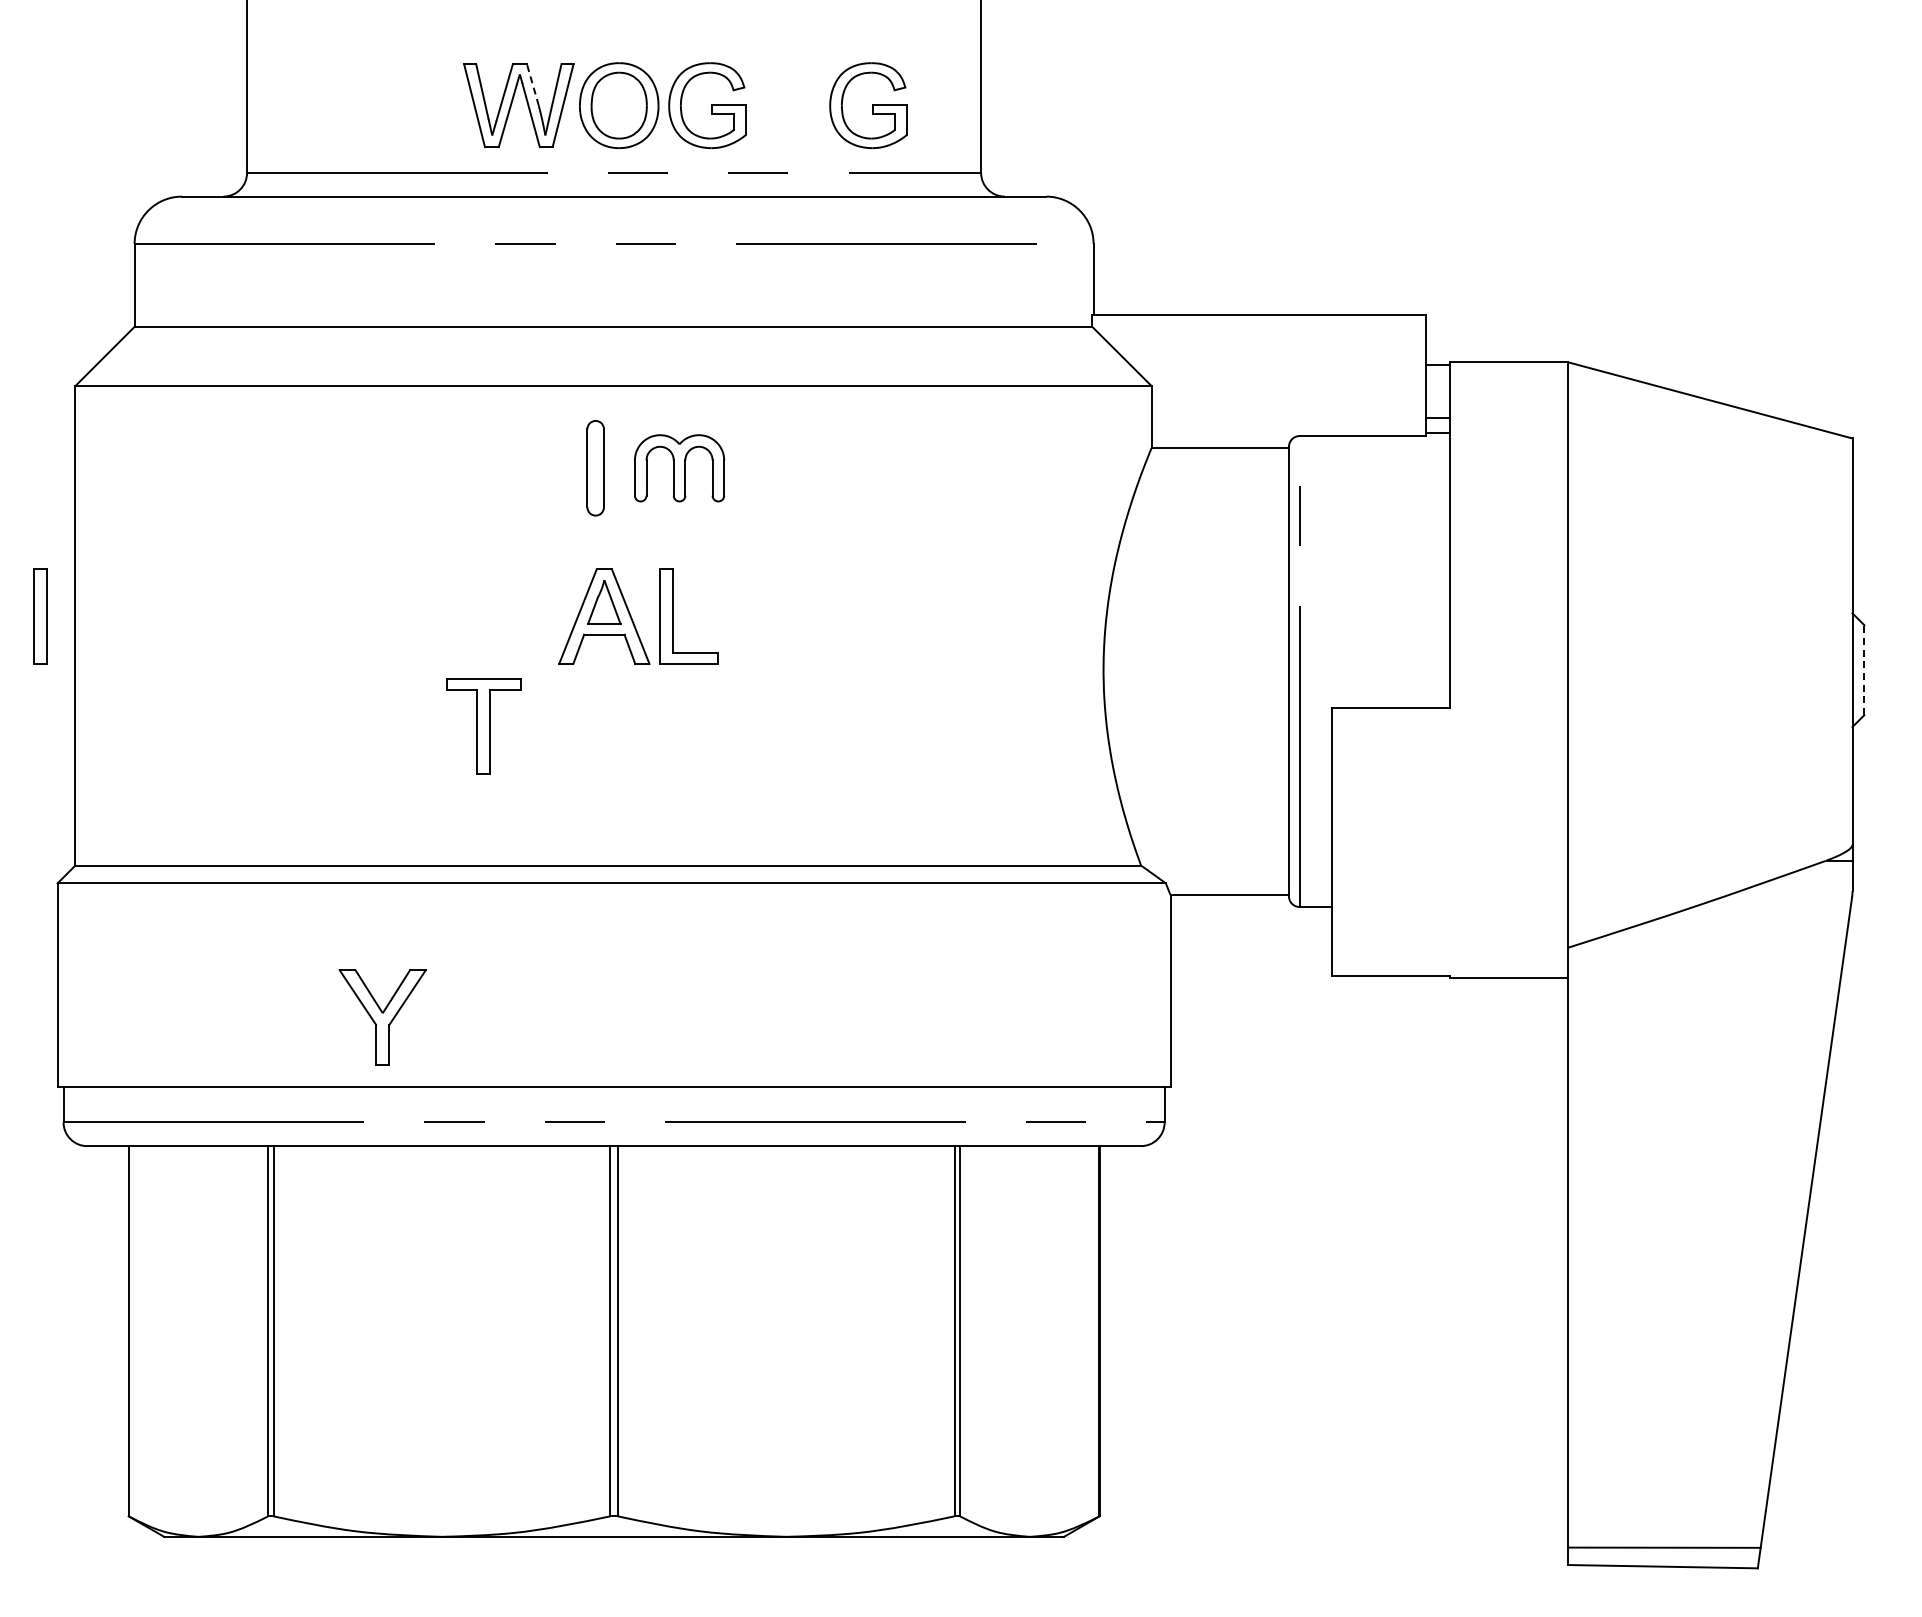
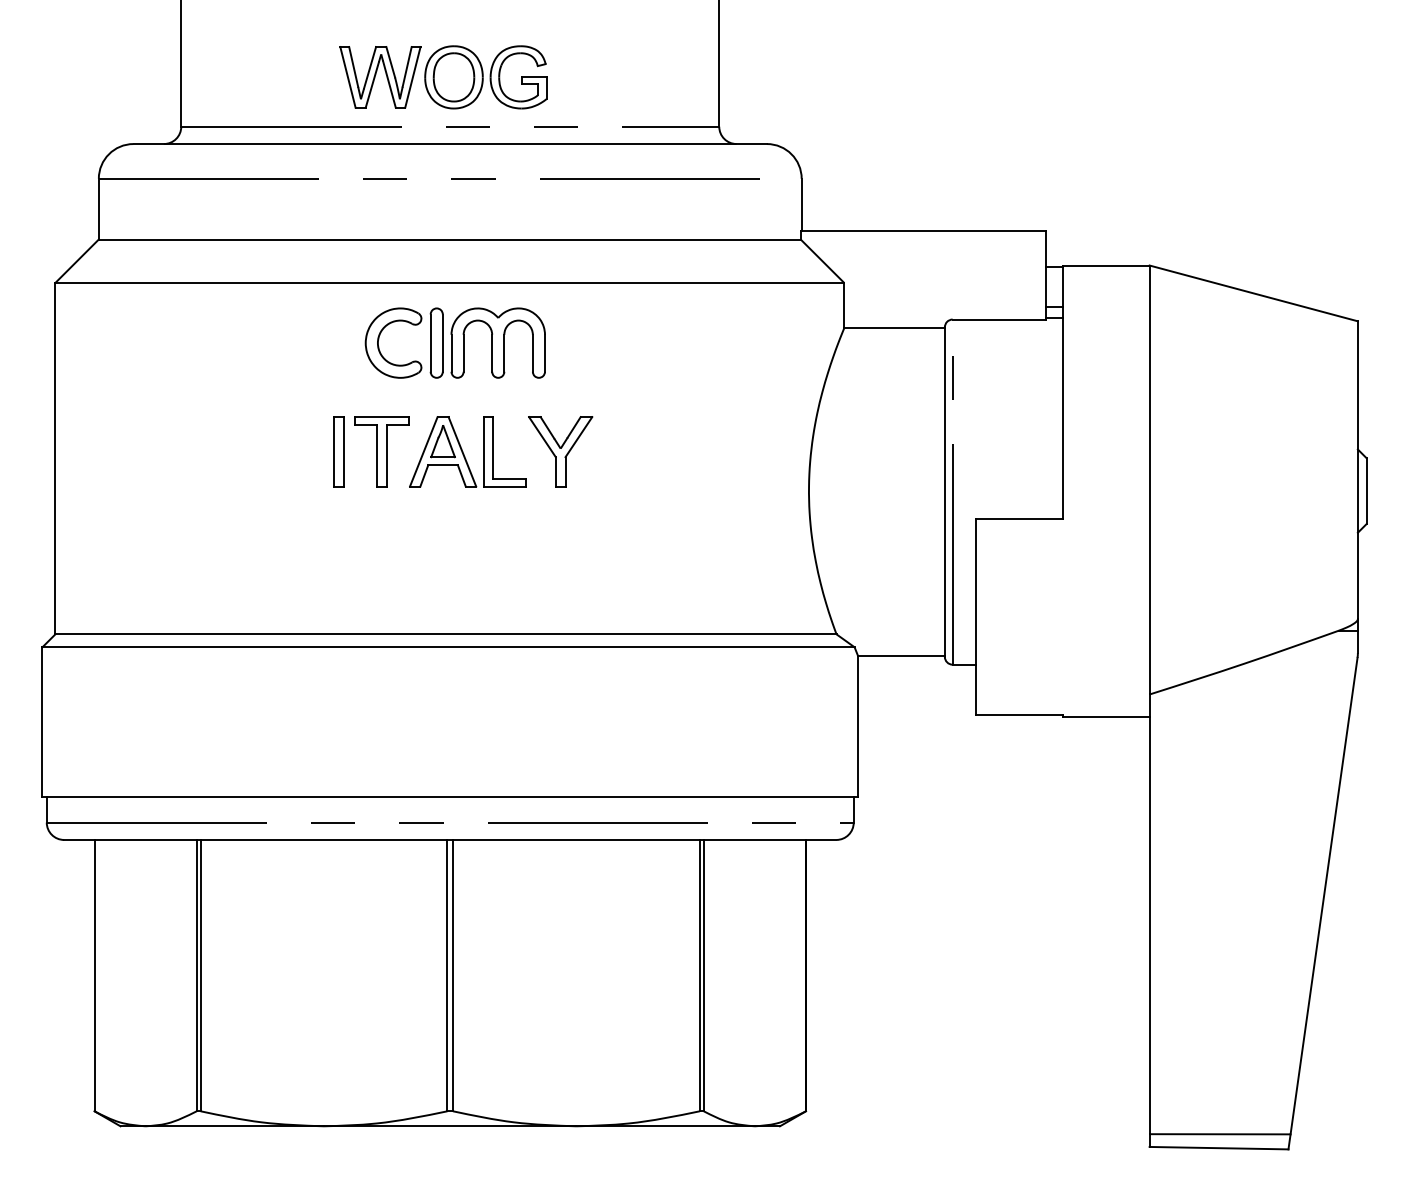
line: (532, 84) -> (390, 61), dashed -> solid
part: (868, 105) -> (636, 77), removed
part: (516, 468) -> (378, 343), added
part: (679, 468) -> (498, 343), size x1.43
part: (40, 616) -> (339, 451), moved
line: (1864, 670) -> (1366, 491), dashed -> solid
part: (483, 726) -> (381, 451), moved
part: (382, 1017) -> (560, 451), moved

